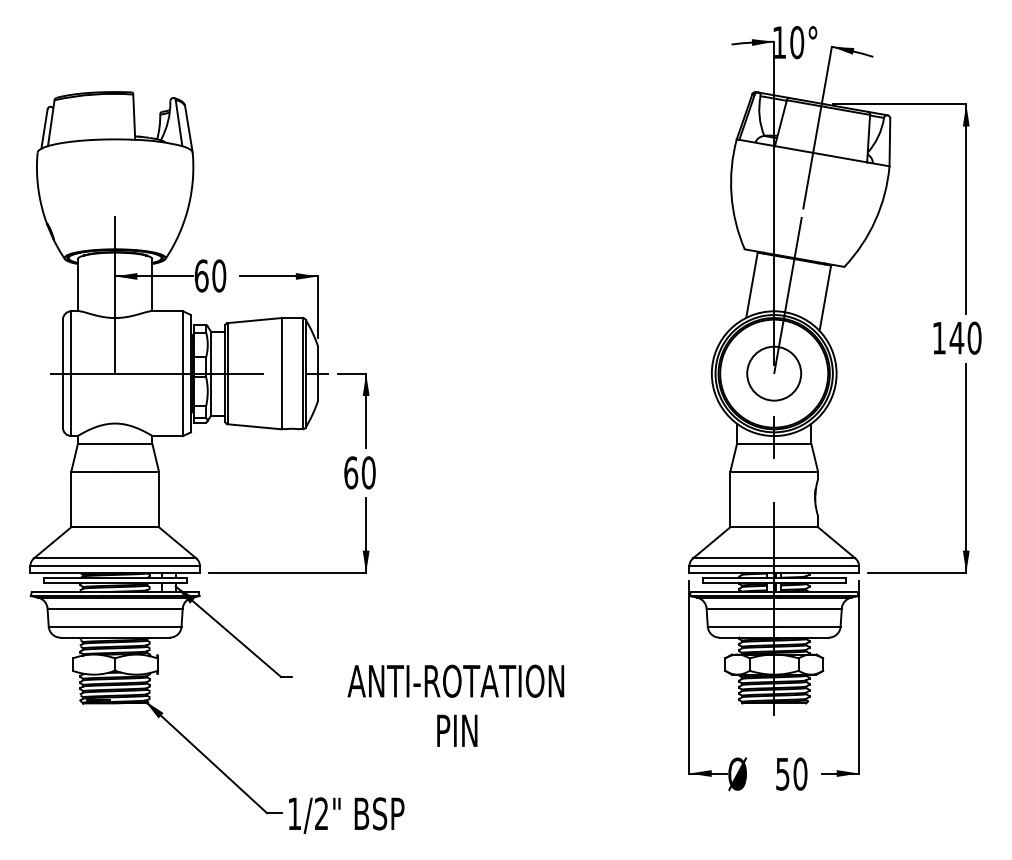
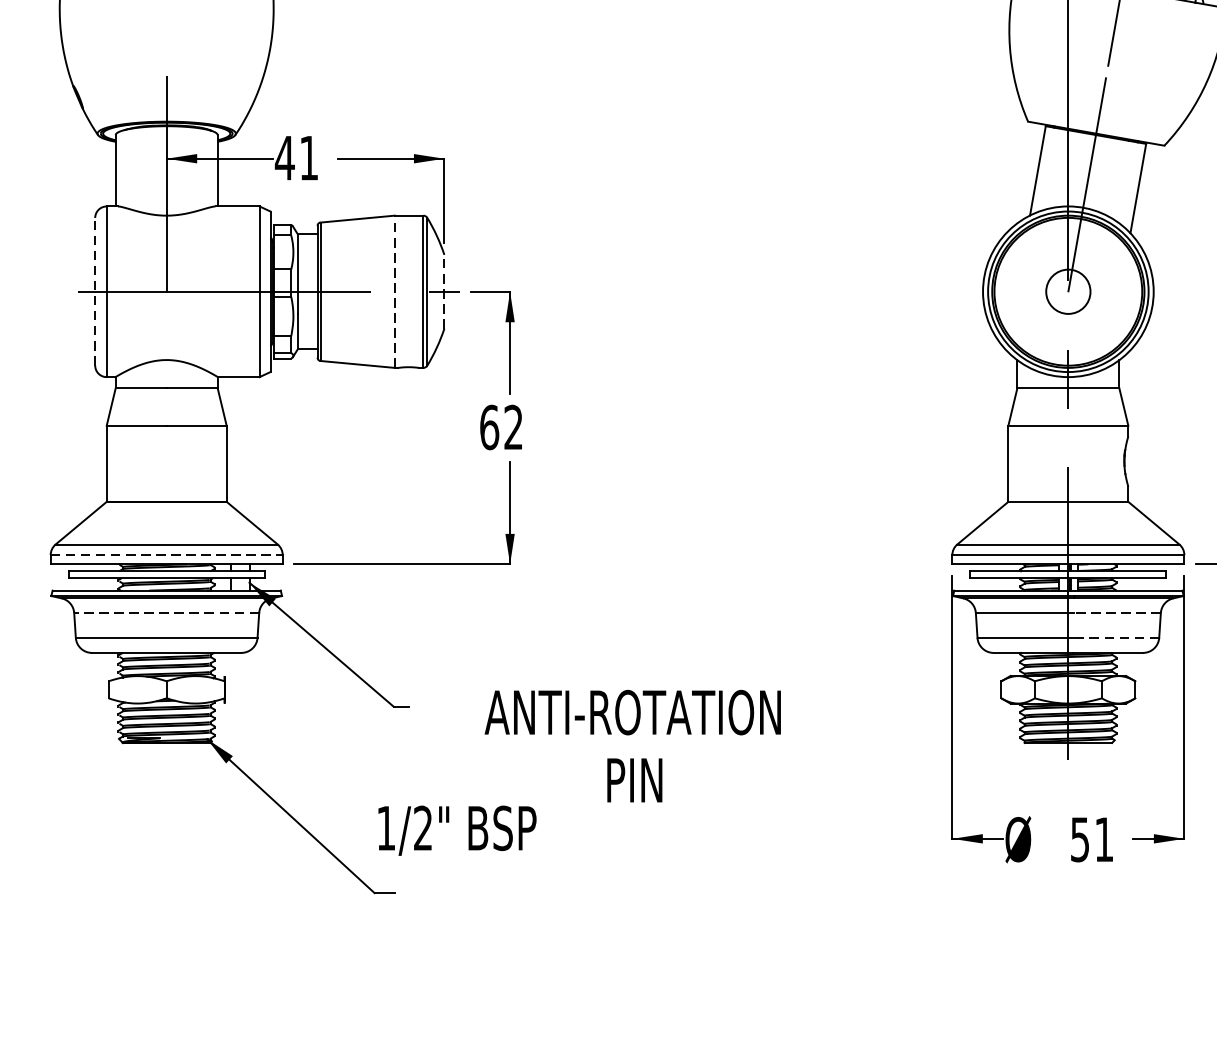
text: (210, 275) -> (297, 157), 60 -> 41
line: (62, 373) -> (94, 291), solid -> dashed
line: (281, 373) -> (394, 291), solid -> dashed
line: (318, 373) -> (444, 291), solid -> dashed
circle: (774, 373) -> (1068, 291), size x0.6
text: (368, 472) -> (513, 426), 60 -> 62
line: (115, 566) -> (167, 555), solid -> dashed
line: (115, 608) -> (167, 613), solid -> dashed
line: (809, 608) -> (1116, 613), solid -> dashed
line: (808, 626) -> (1115, 637), solid -> dashed
text: (800, 773) -> (1104, 838), 50 -> 51
text: (346, 815) -> (457, 830), moved

